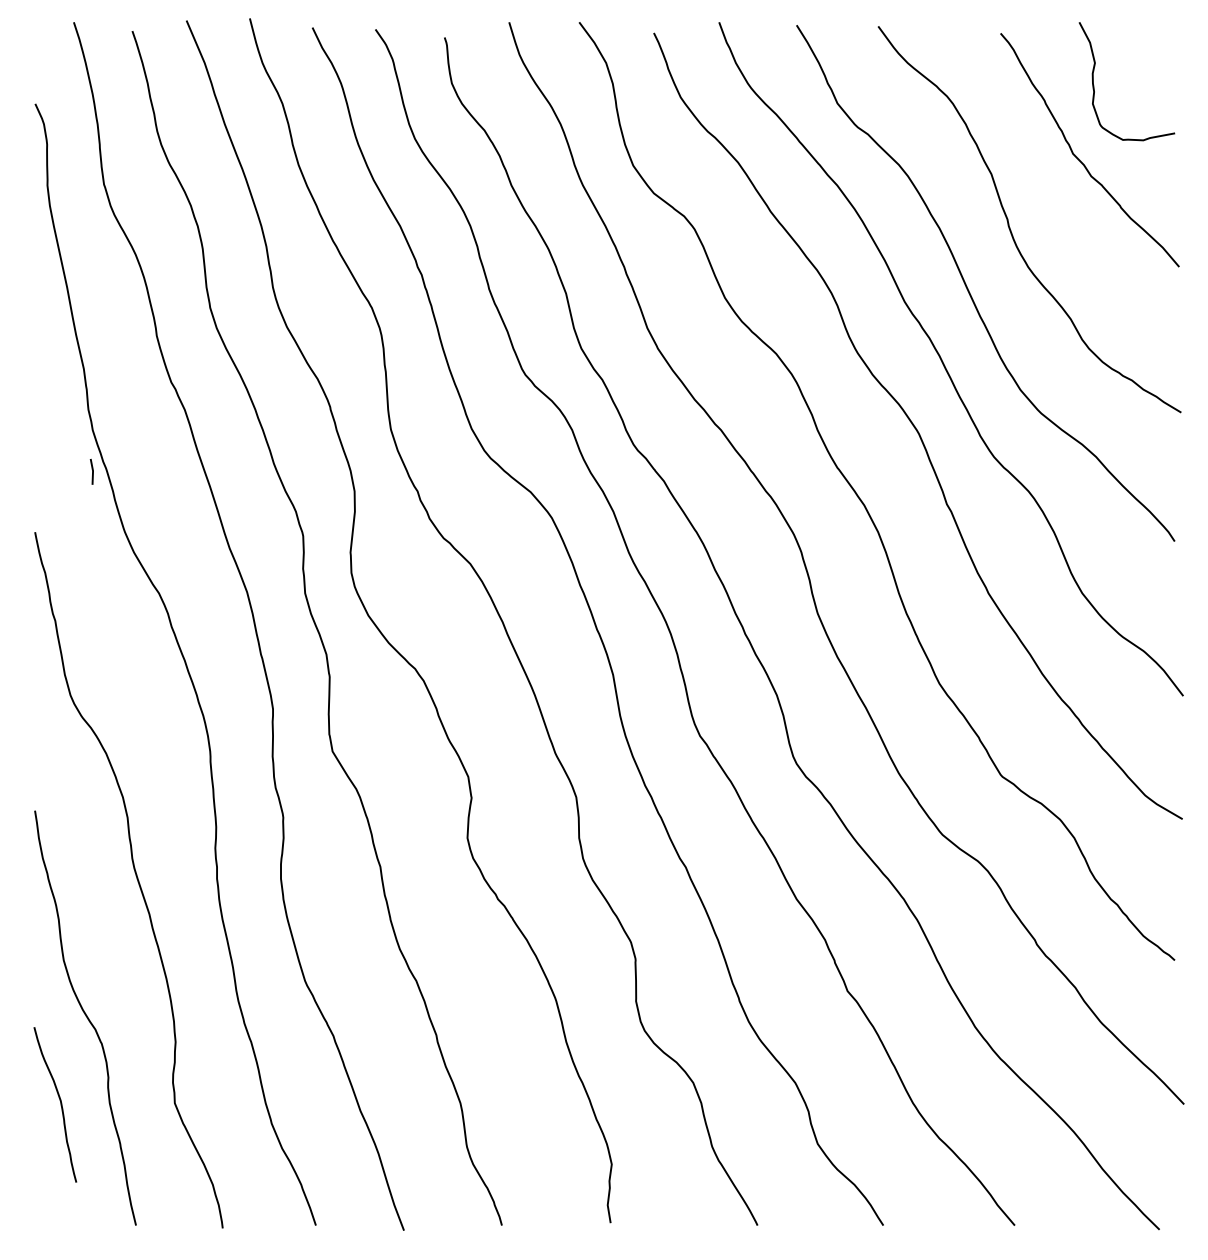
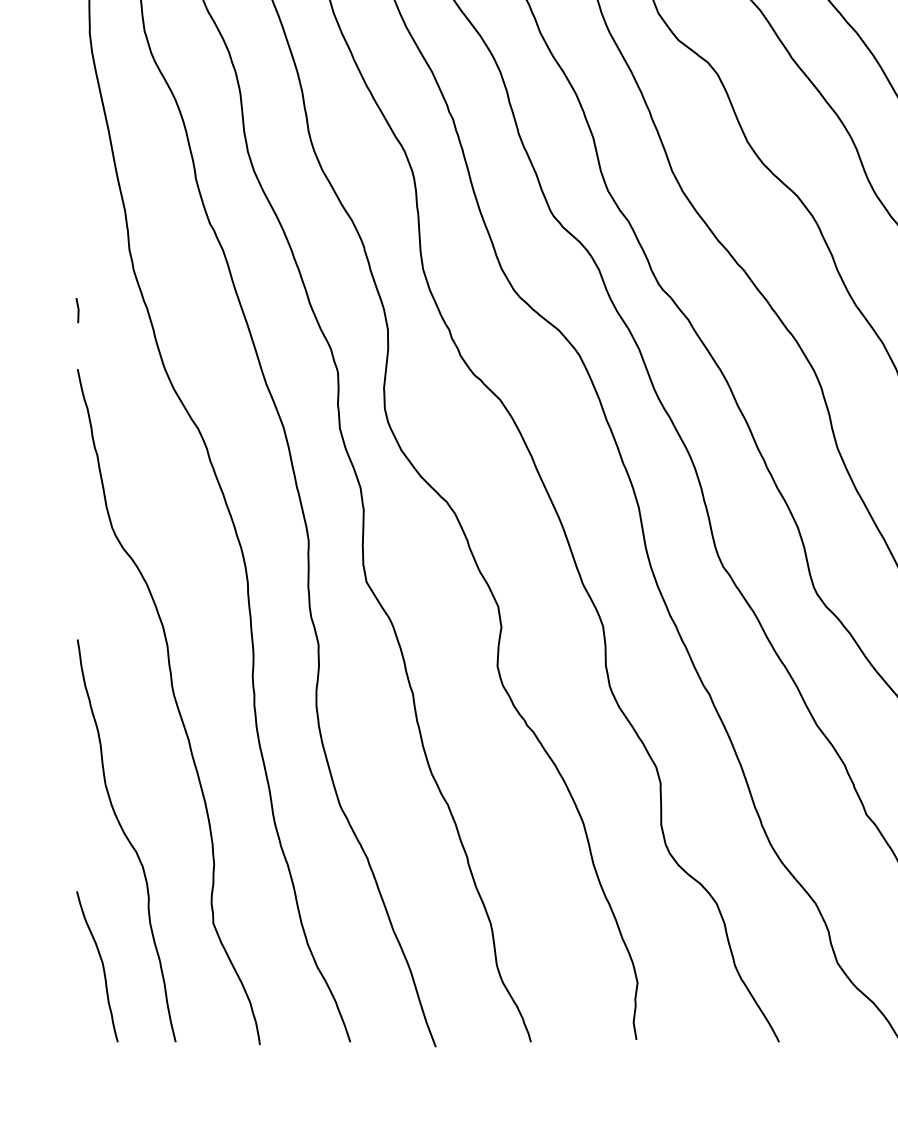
line: (92, 471) -> (78, 310), moved
curve: (60, 1104) -> (102, 966), moved

